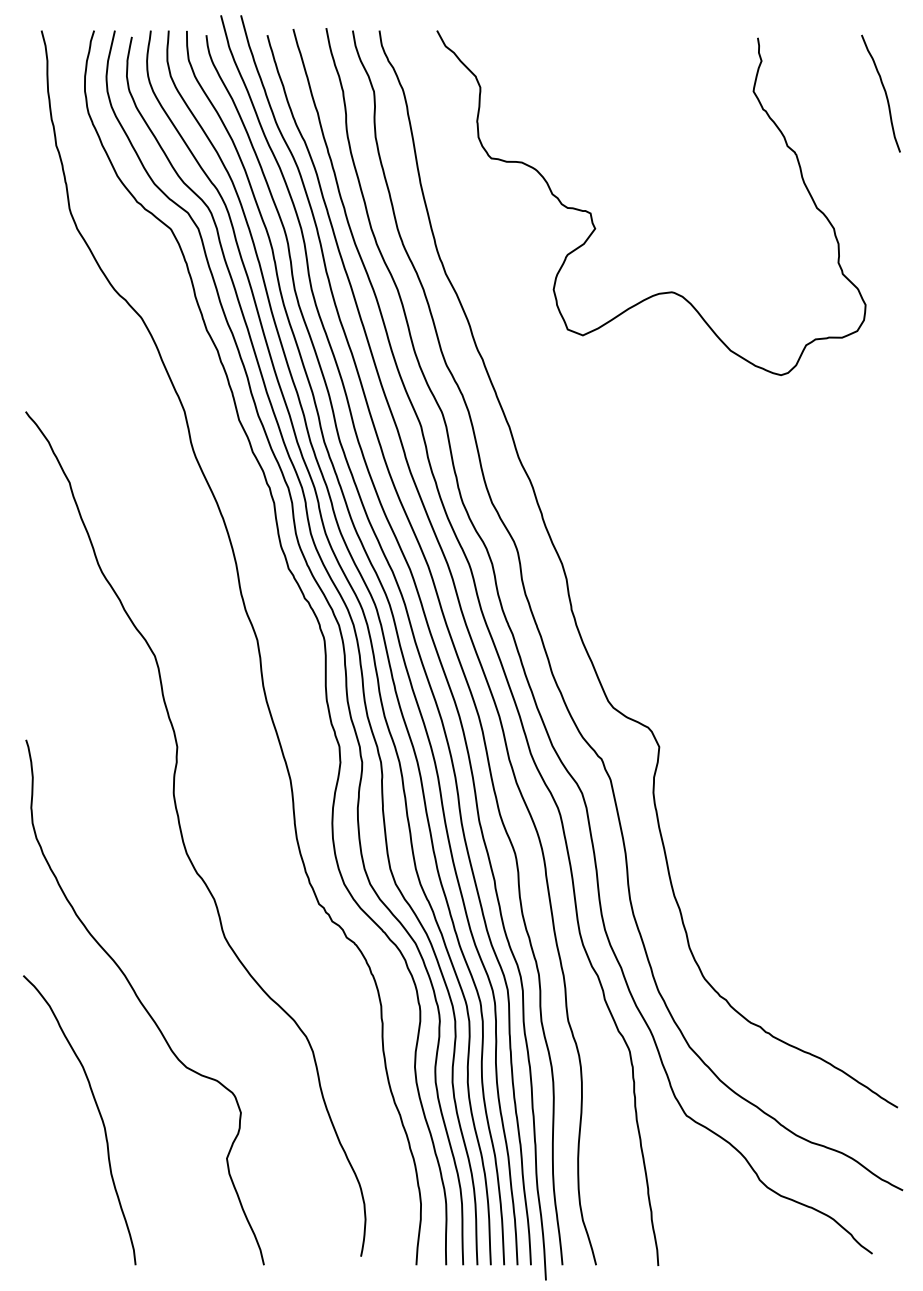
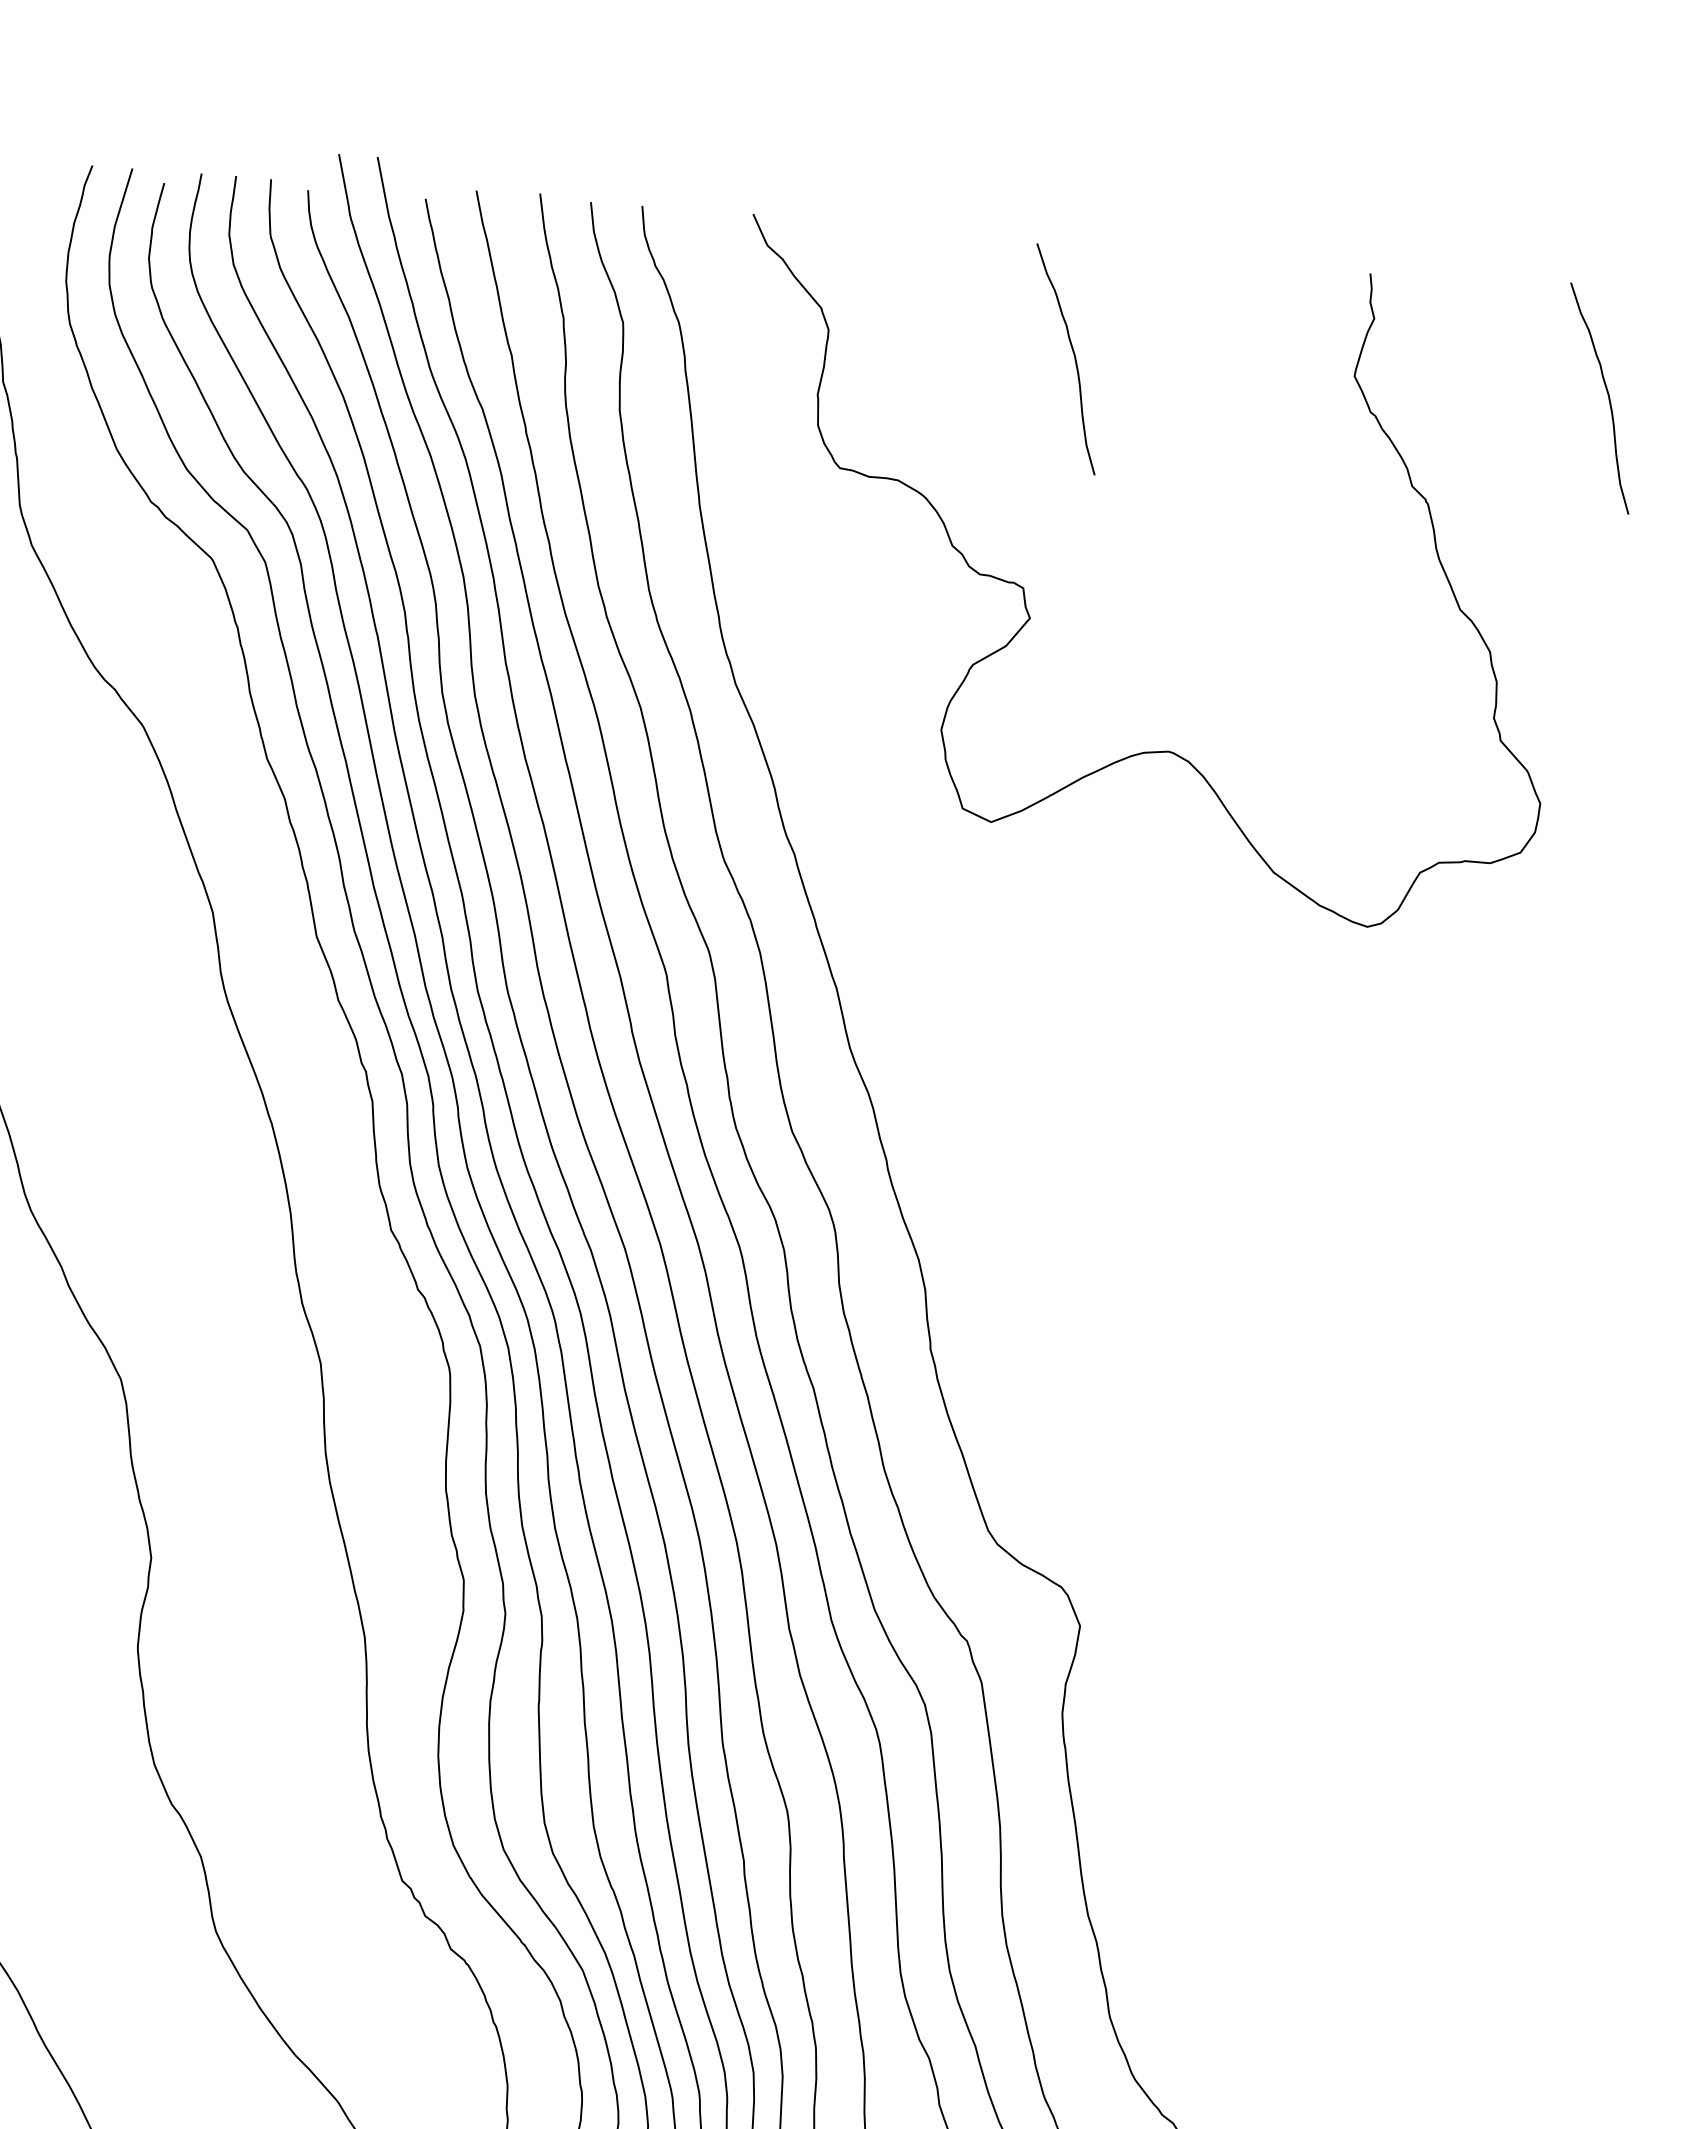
curve: (607, 92) -> (1072, 357), added

